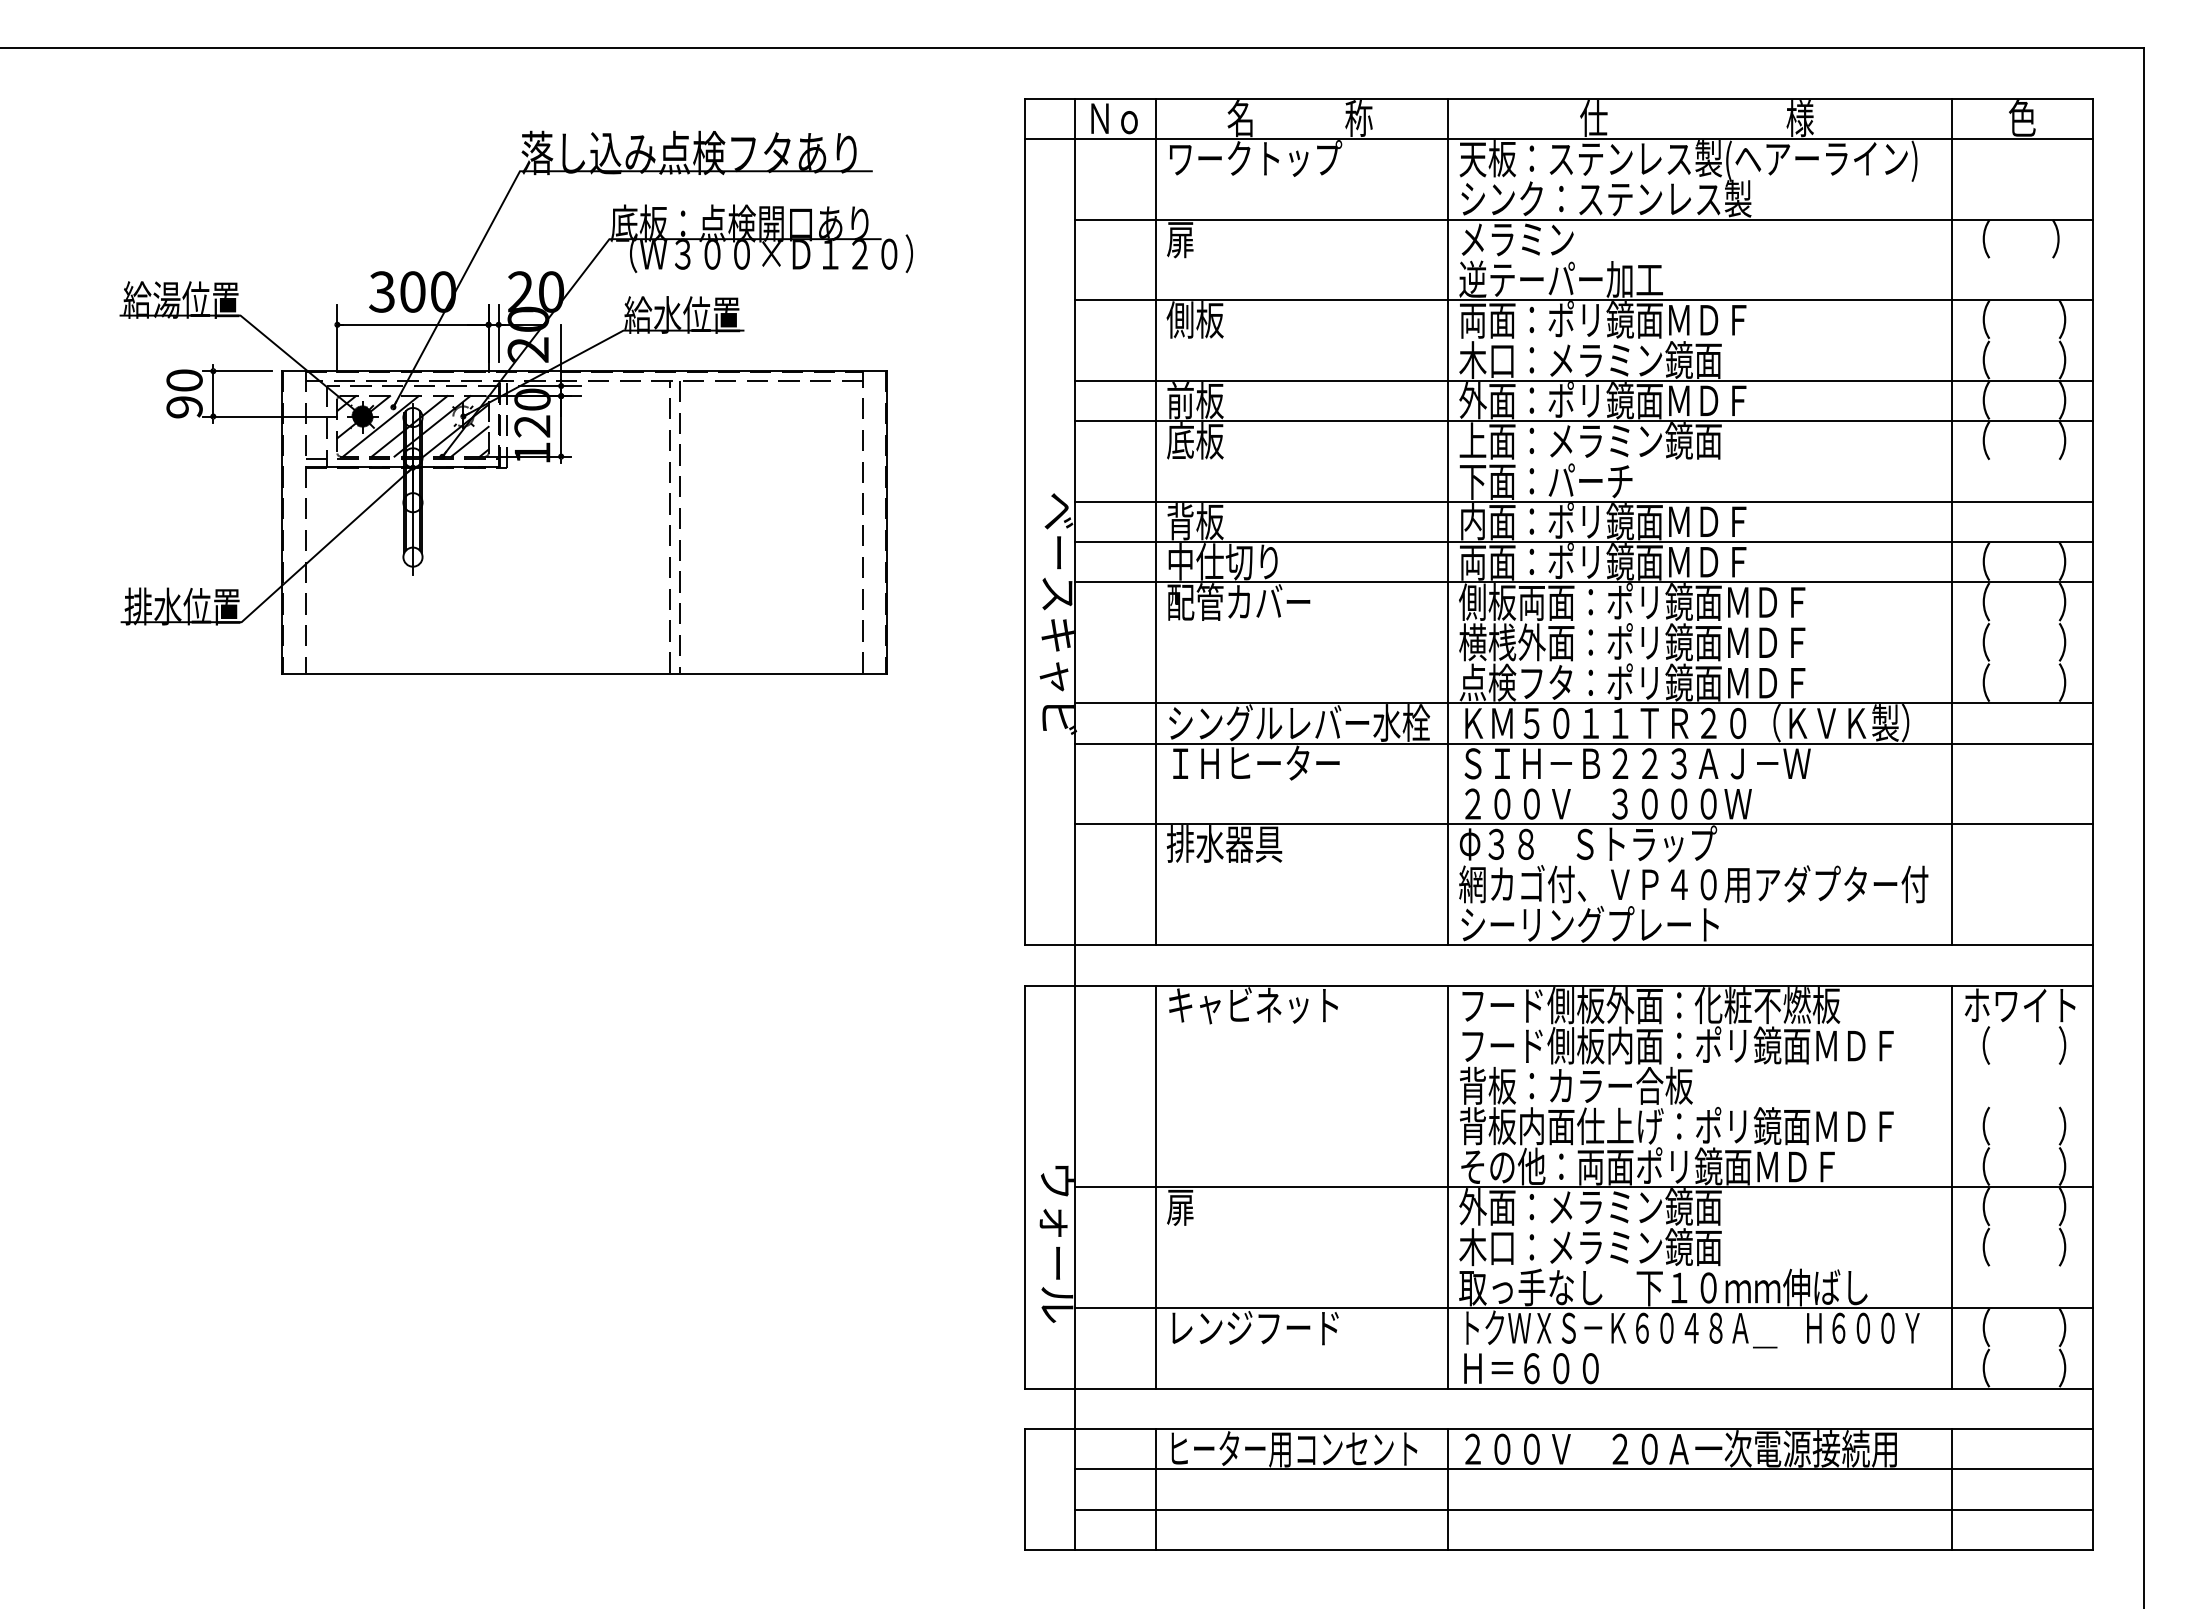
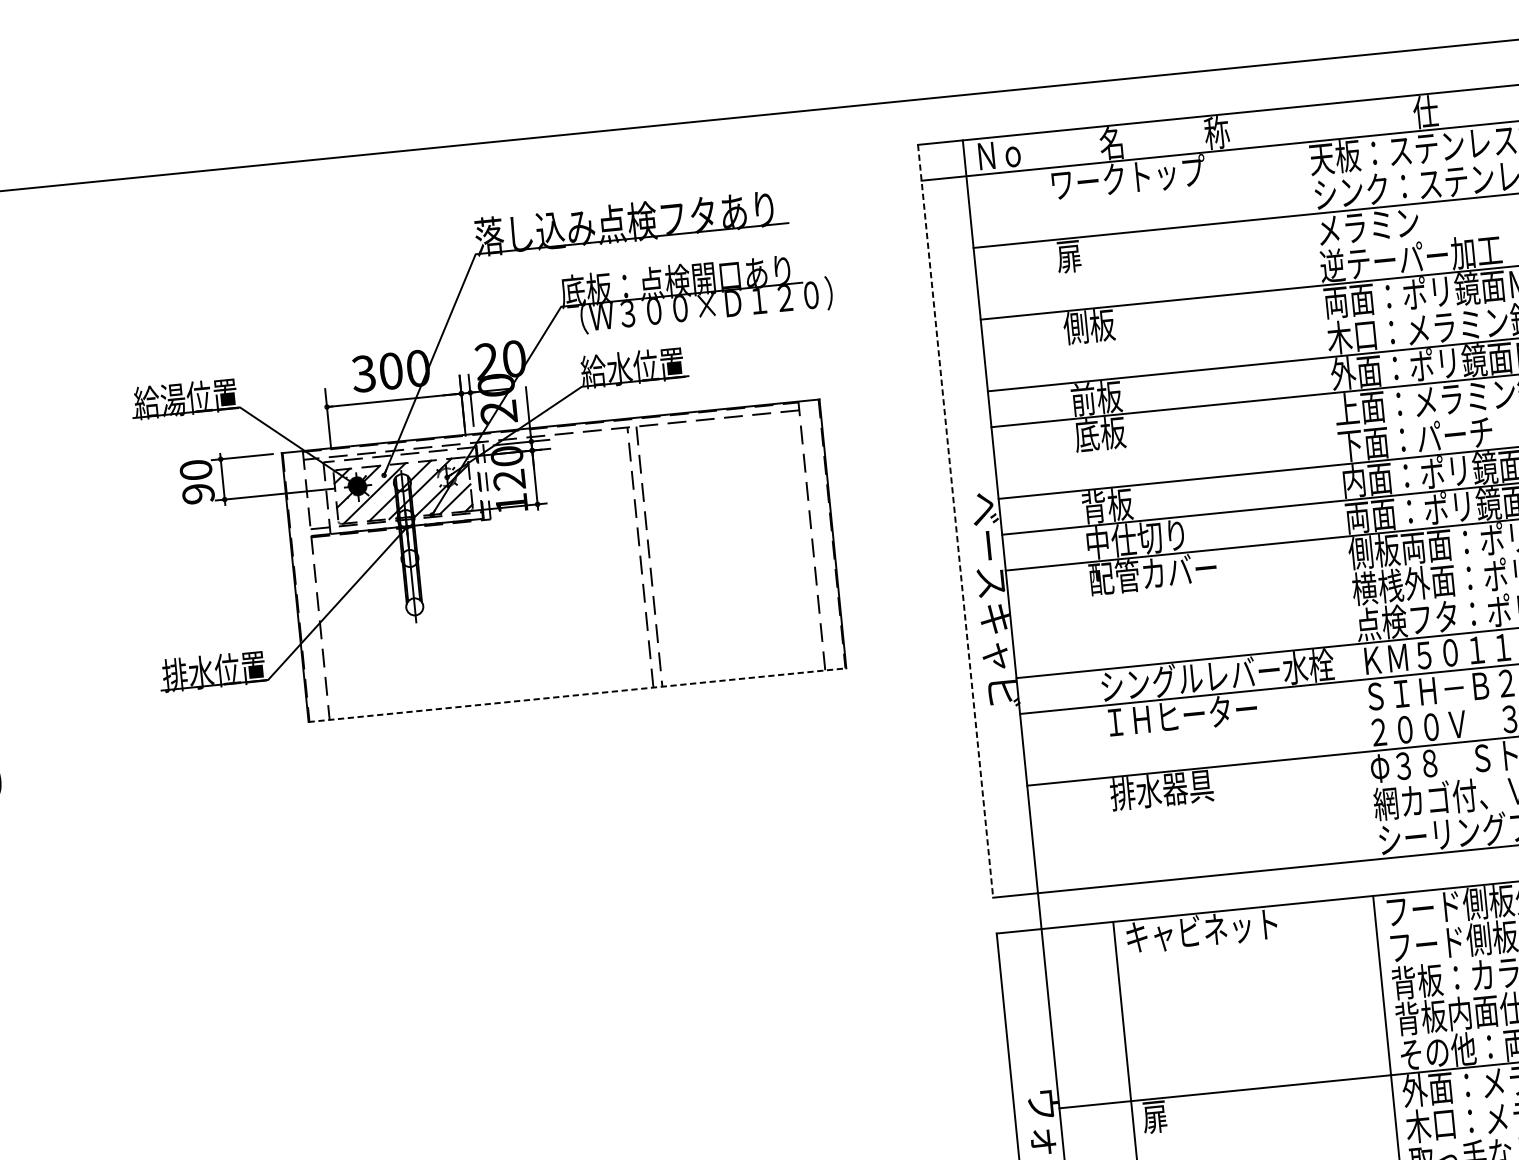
line: (1155, 521) -> (1071, 509), removed
line: (1448, 521) -> (1332, 483), removed
line: (1024, 522) -> (955, 521), solid -> dashed
line: (584, 673) -> (577, 695), solid -> dashed

